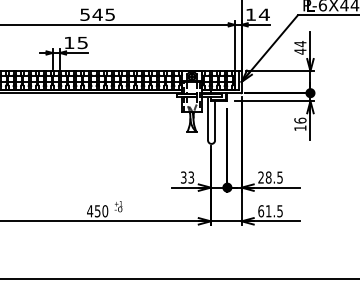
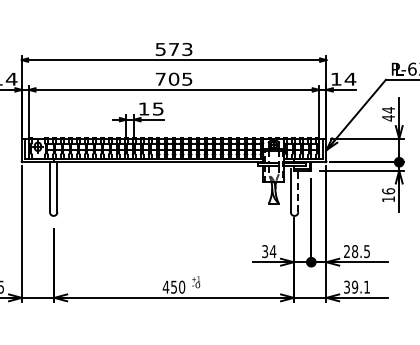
text: (91, 14) -> (167, 78), 545 -> 705
line: (215, 119) -> (298, 190), solid -> dashed
text: (190, 177) -> (272, 251), 33 -> 34
text: (270, 210) -> (356, 286), 61.5 -> 39.1

